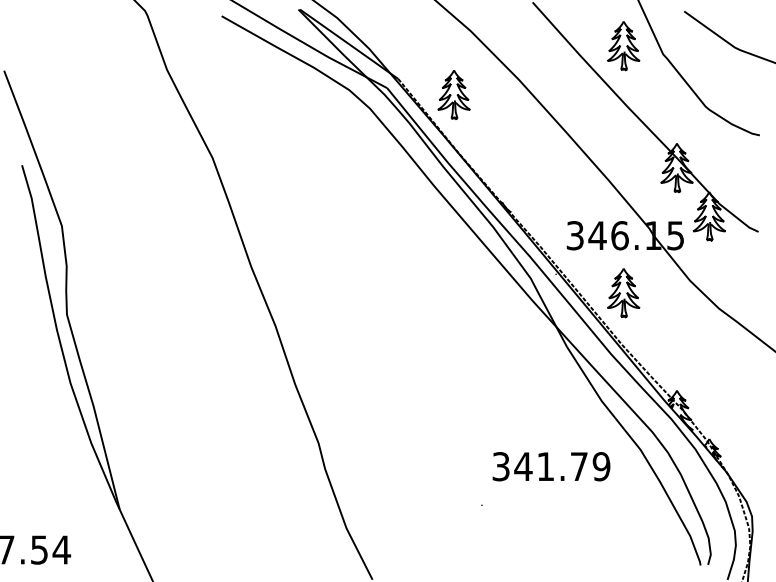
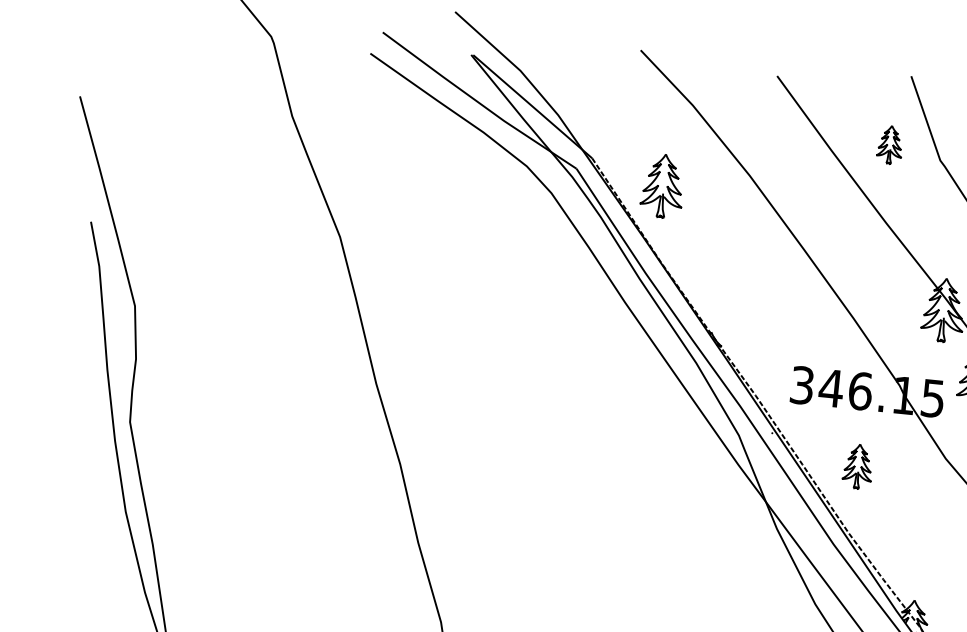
part: (623, 46) -> (889, 145), size x0.6
part: (623, 293) -> (857, 466), size x0.7

